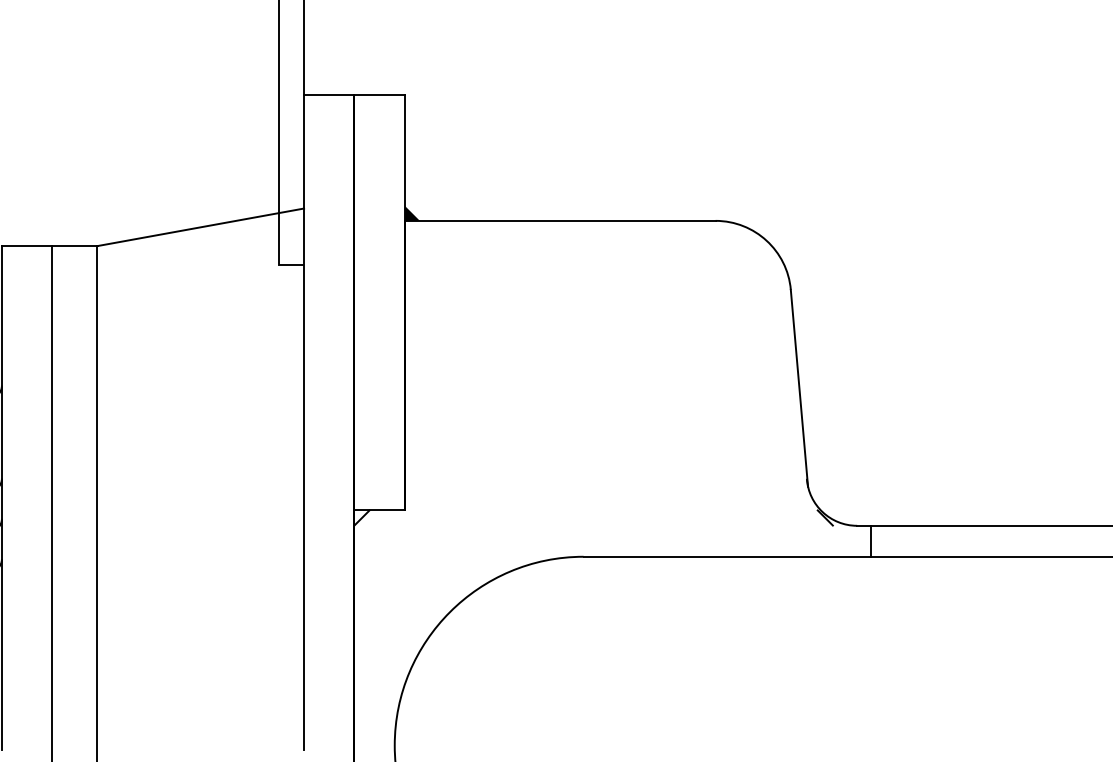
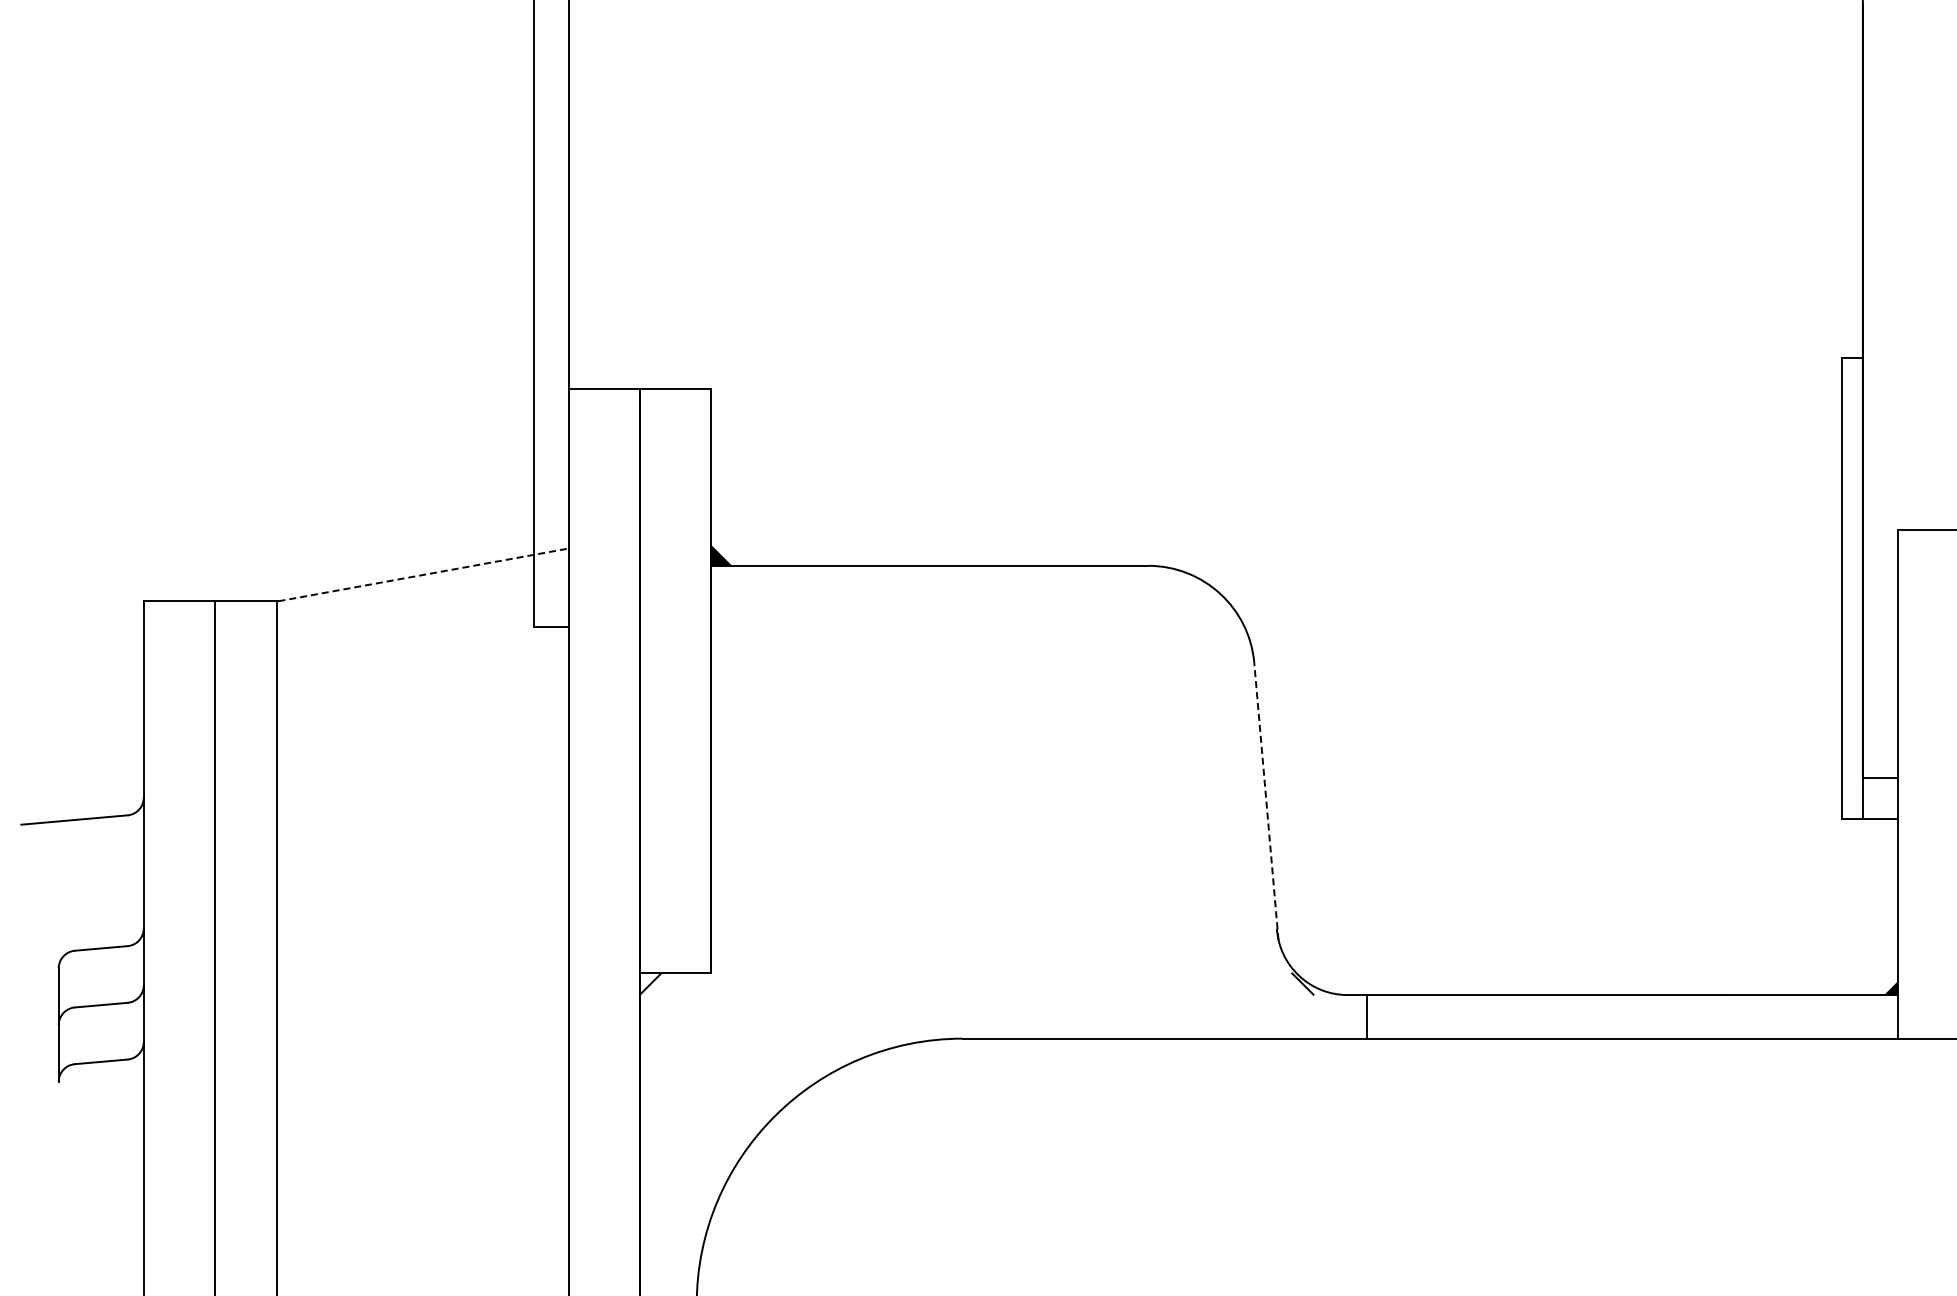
line: (200, 227) -> (423, 574), solid -> dashed
line: (799, 388) -> (1266, 801), solid -> dashed

